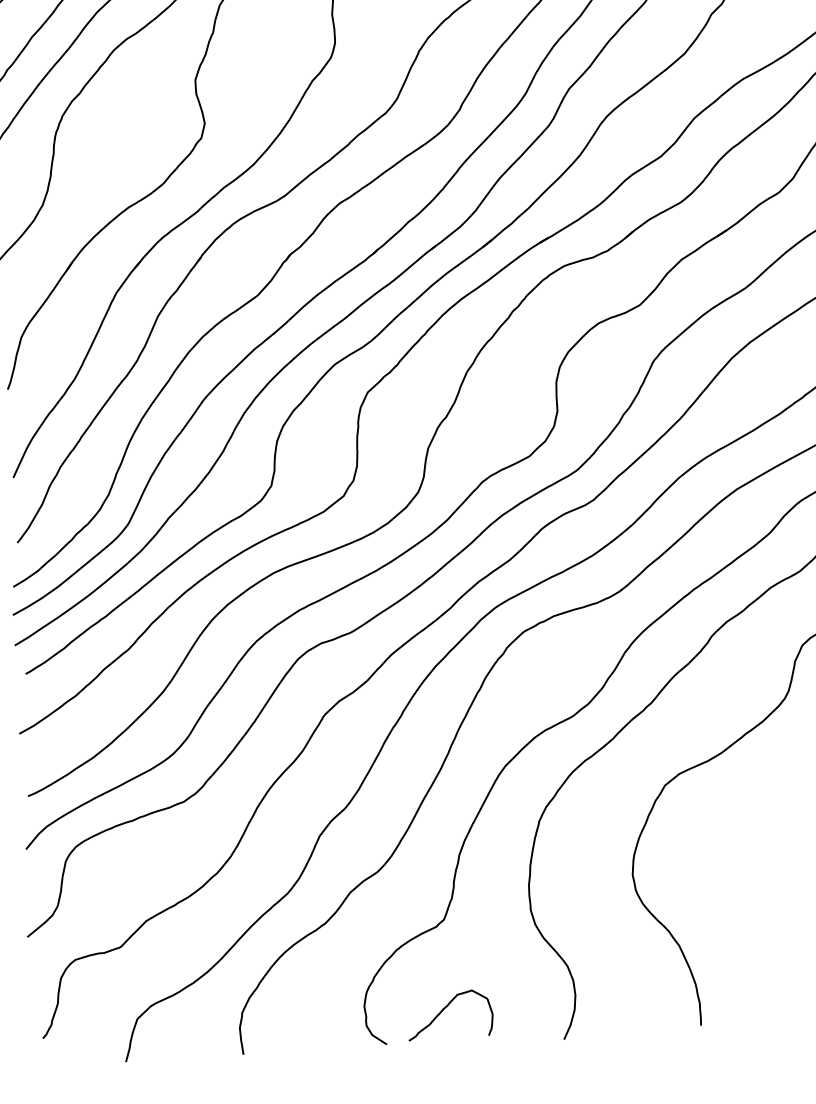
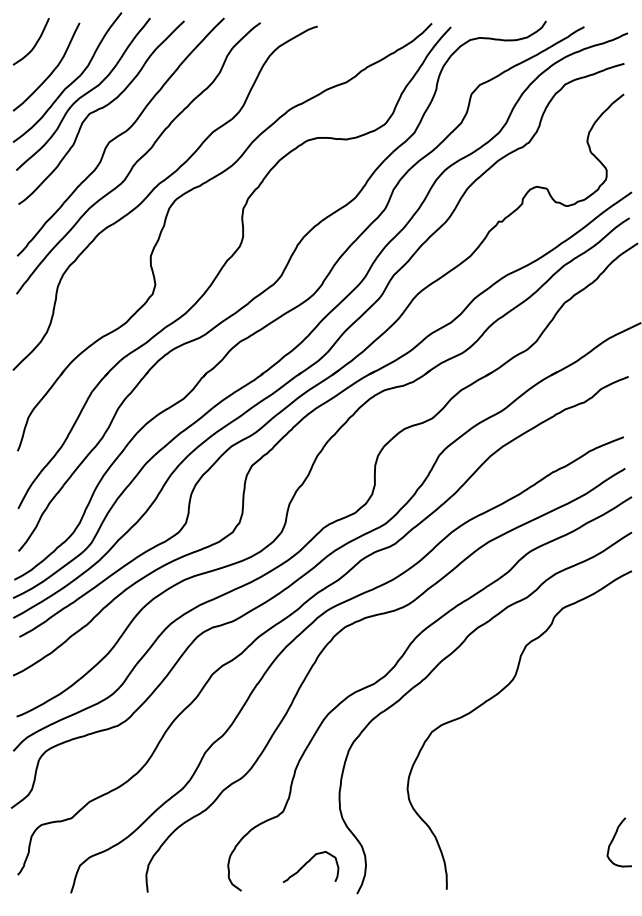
curve: (444, 1009) -> (307, 863), moved

